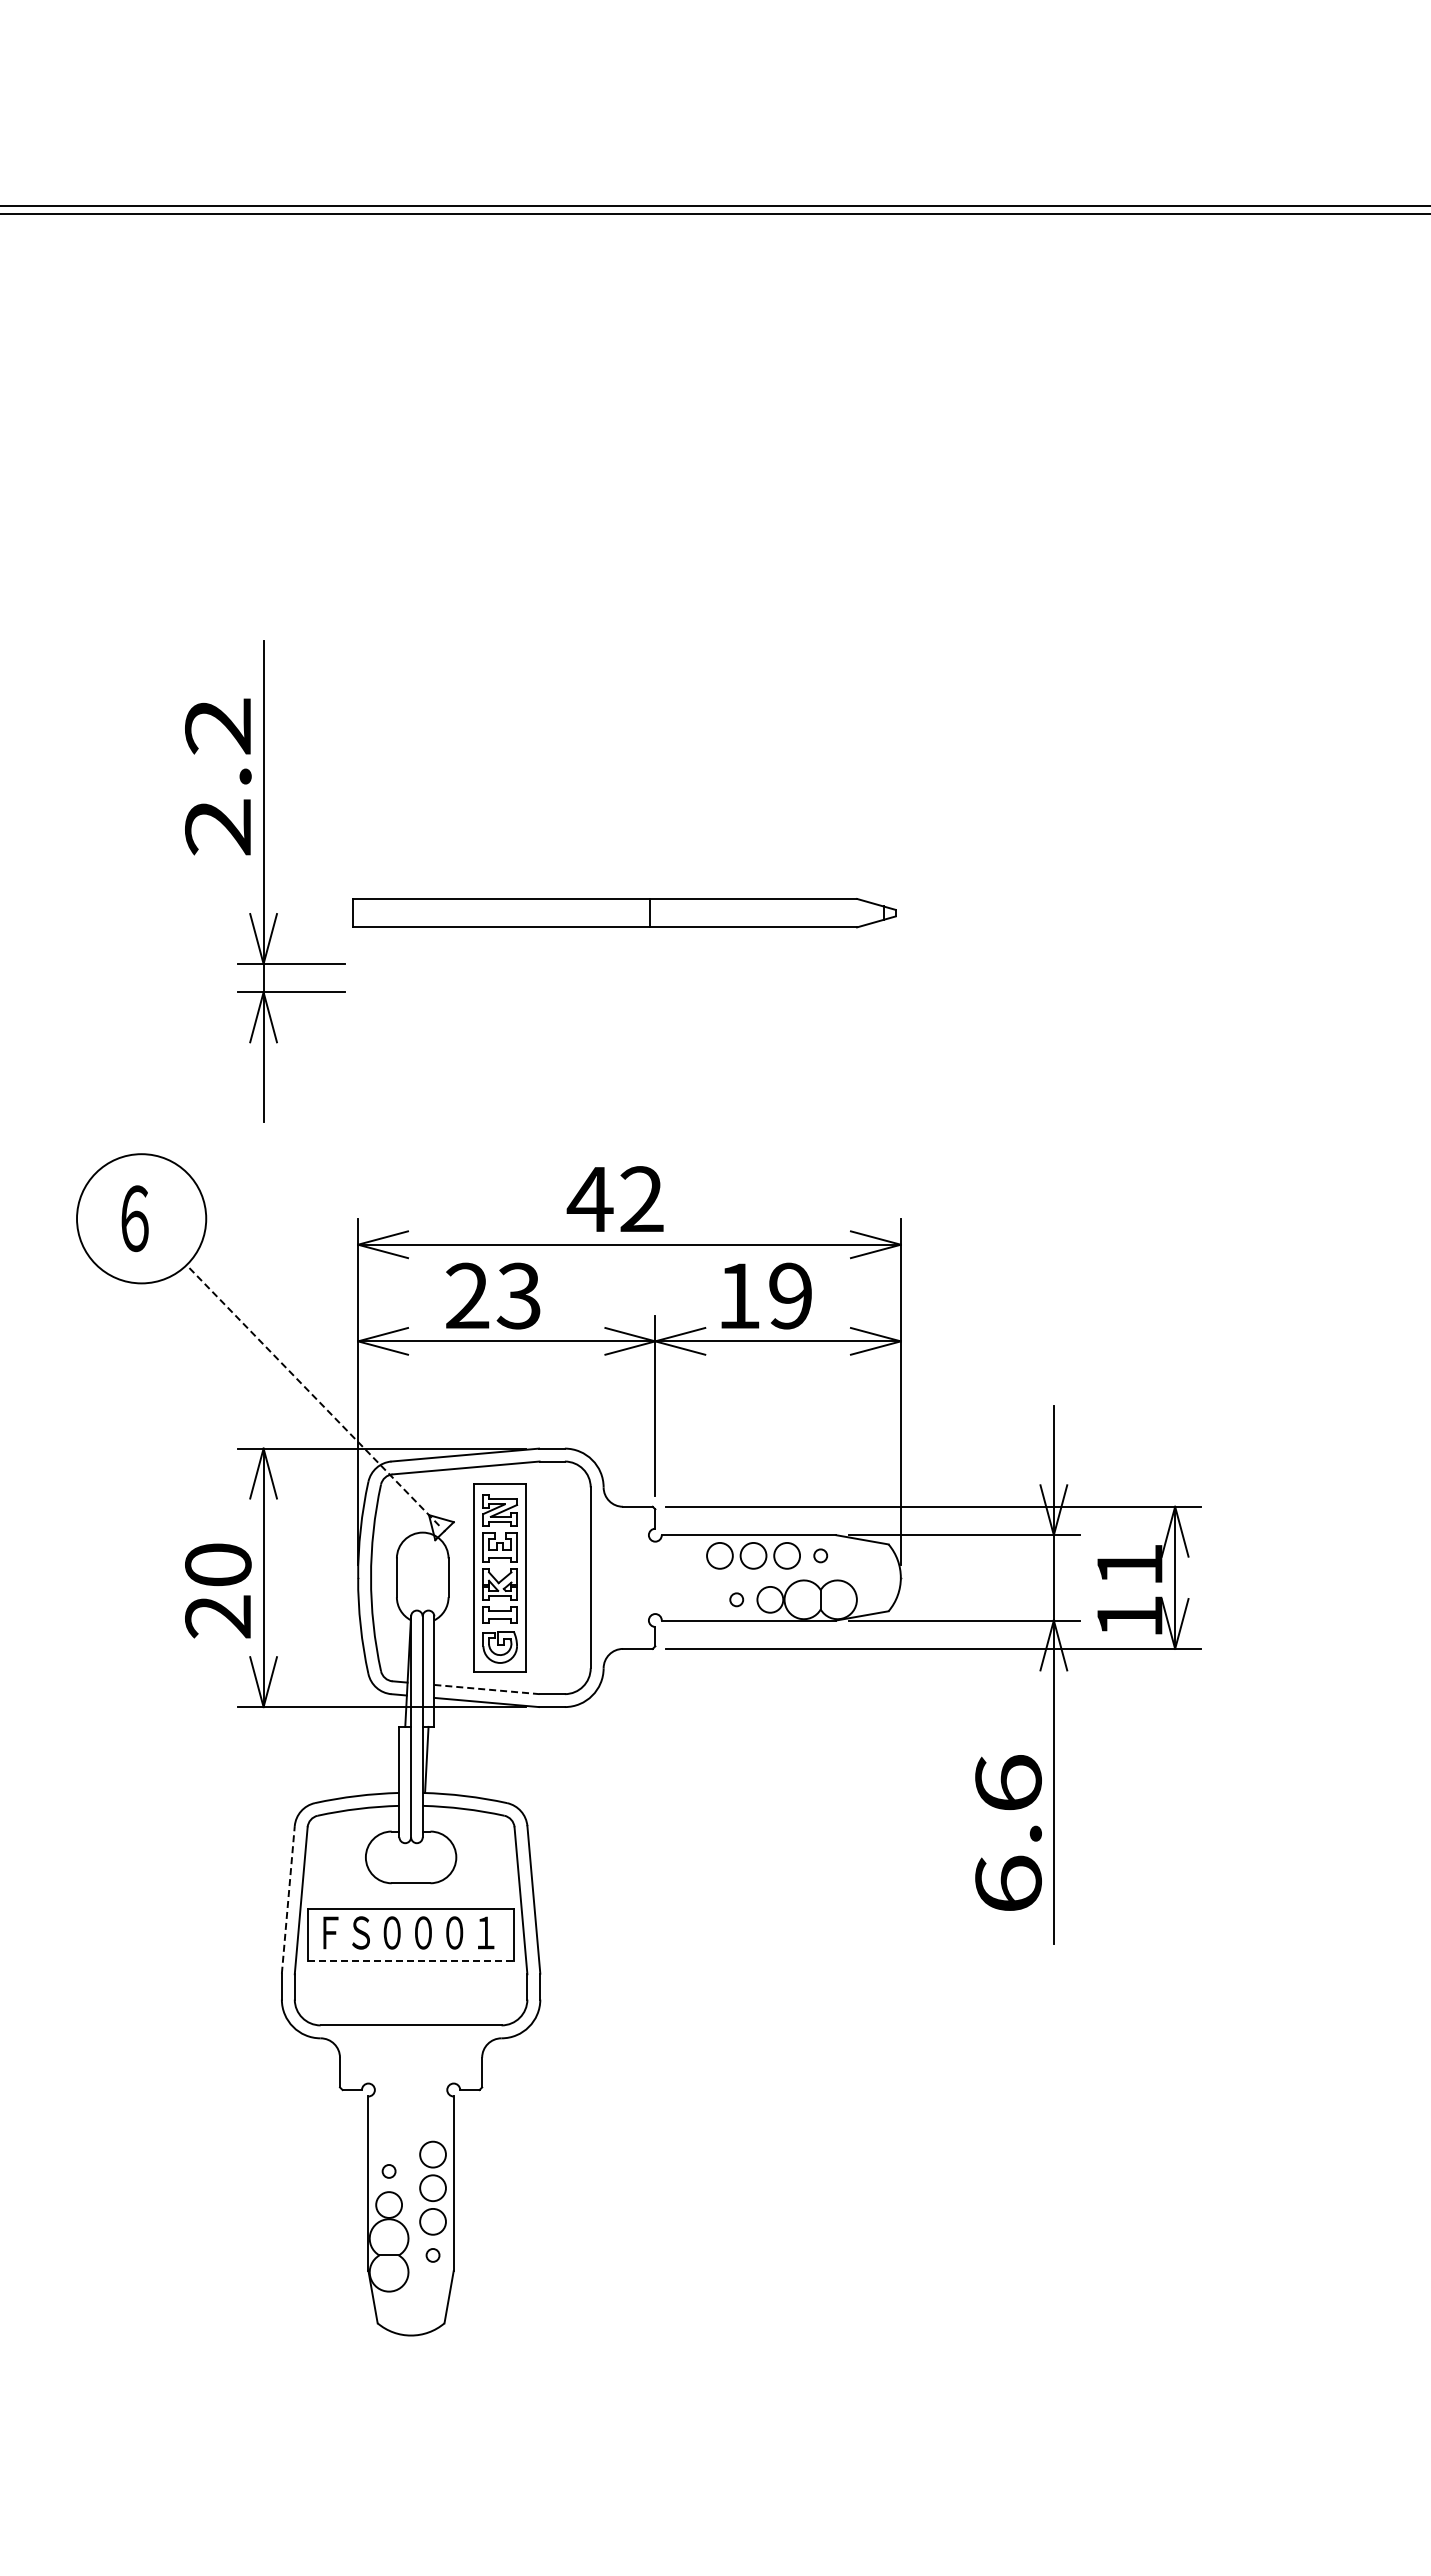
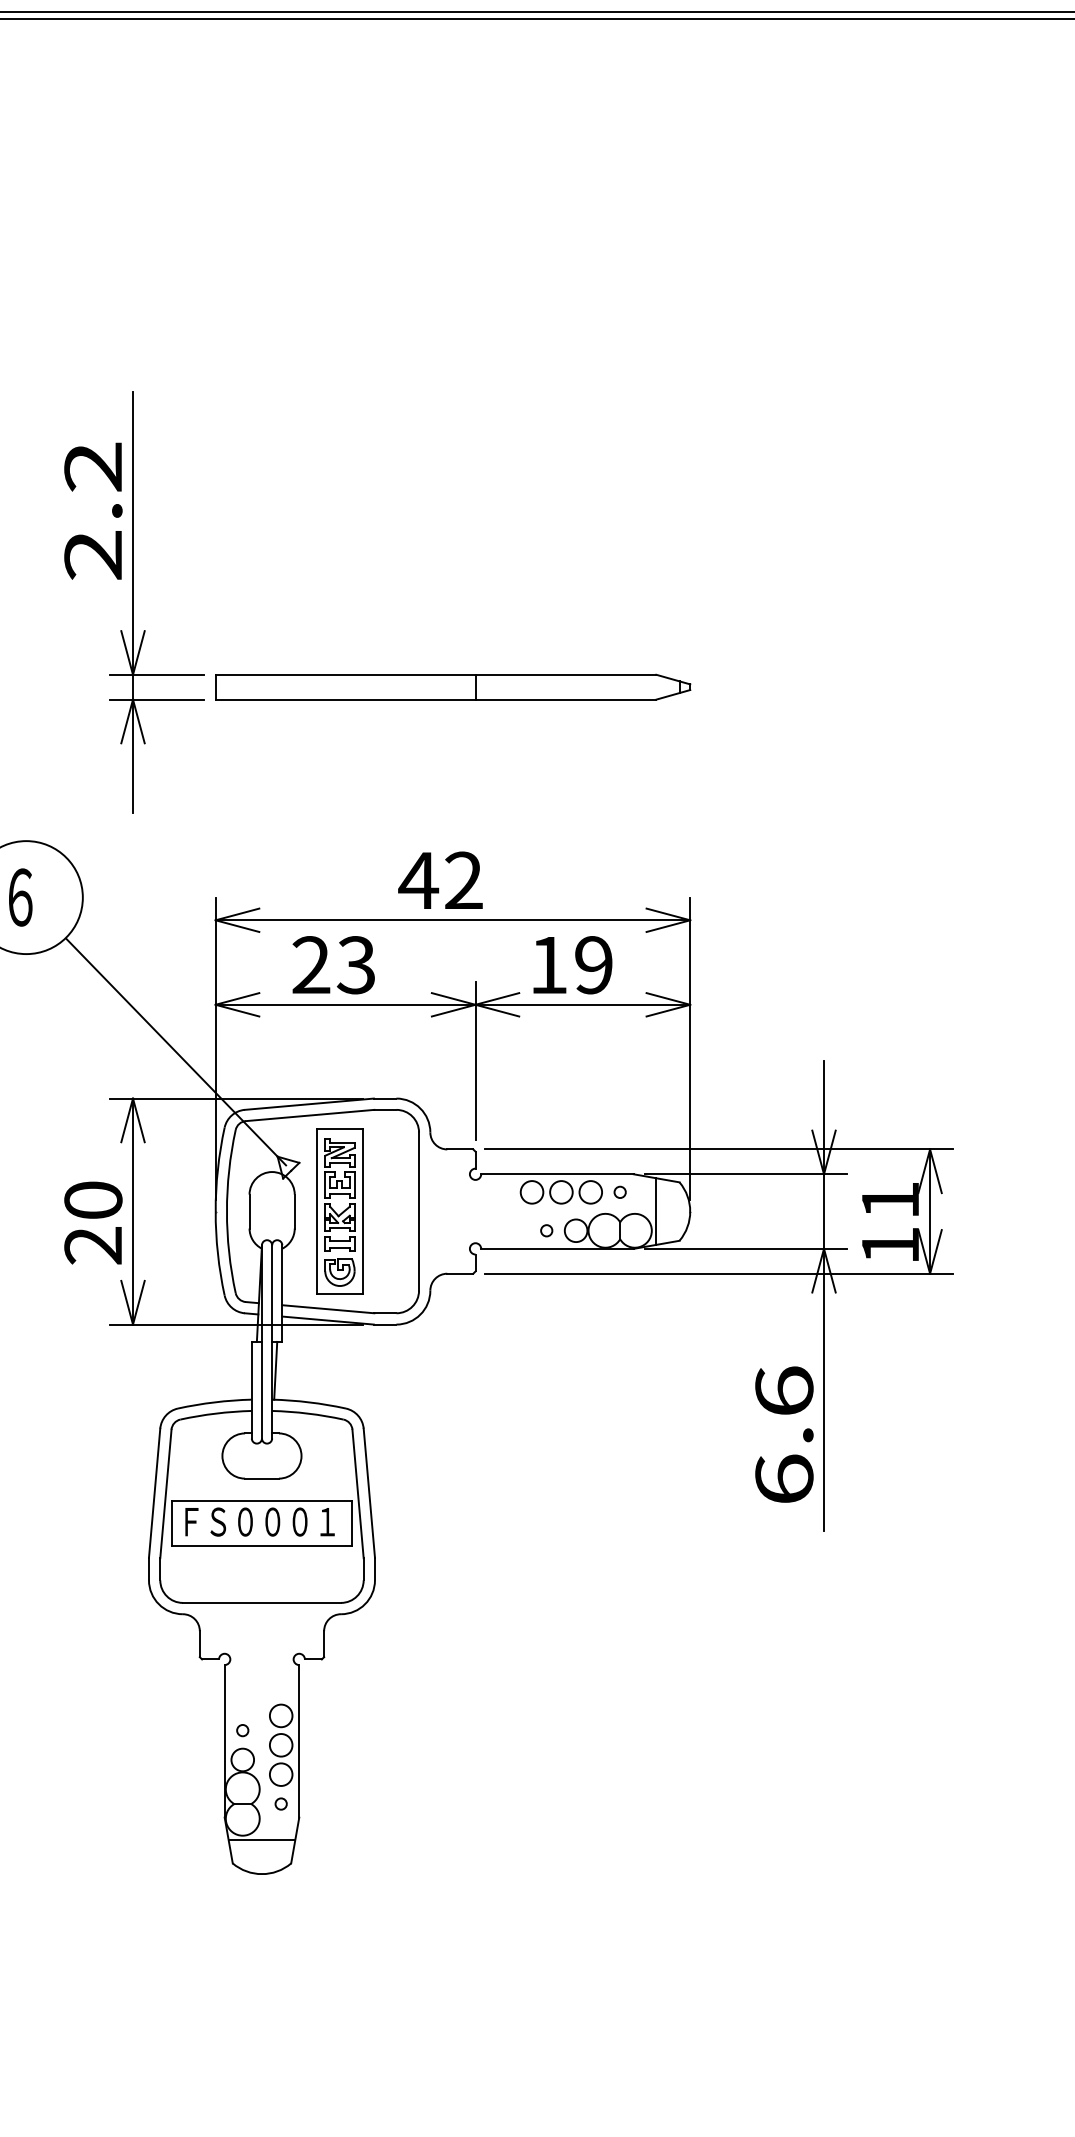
part: (624, 913) -> (452, 687), moved
line: (312, 1395) -> (175, 1052), dashed -> solid
line: (862, 1577) -> (656, 1211), added
line: (486, 1689) -> (327, 1309), dashed -> solid
line: (288, 1899) -> (154, 1492), dashed -> solid
line: (411, 1960) -> (262, 1546), dashed -> solid
line: (411, 2296) -> (262, 1839), added

